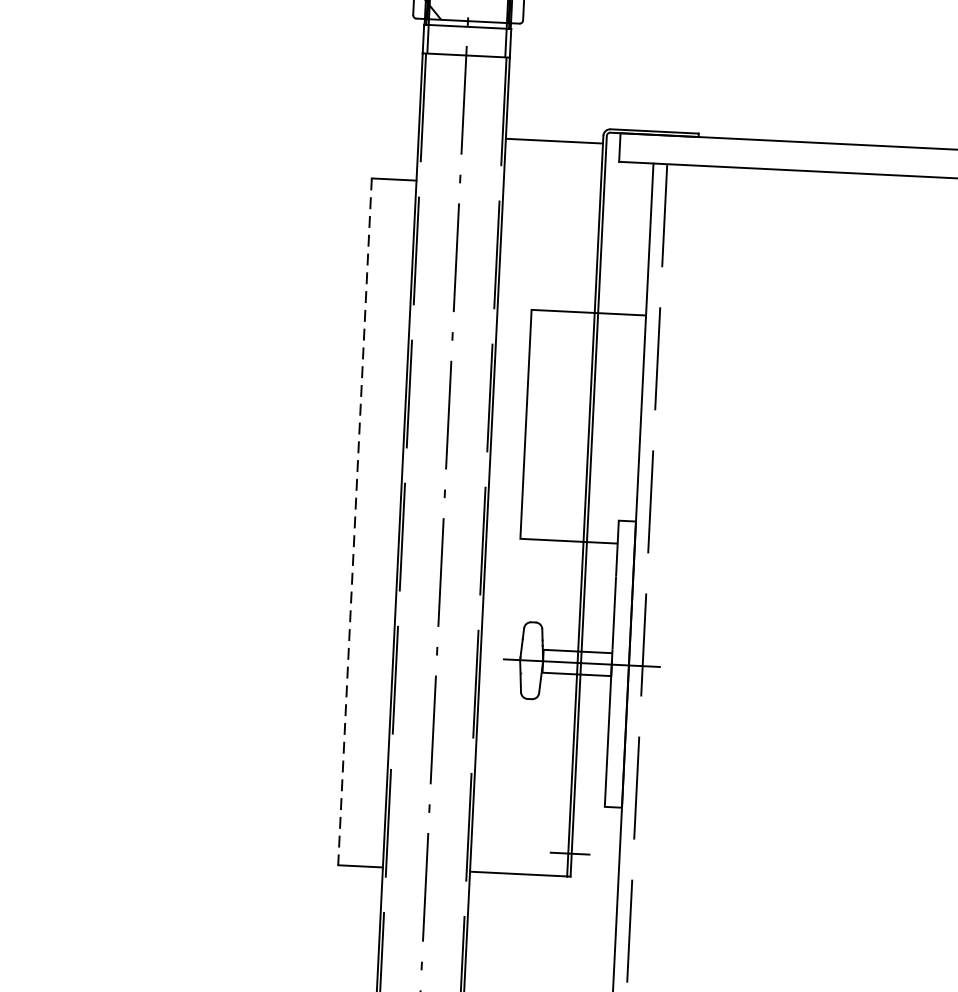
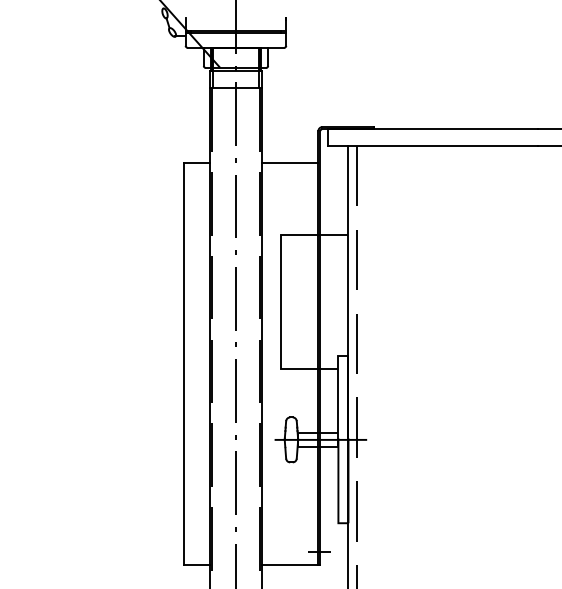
line: (553, 140) -> (289, 162), moved
line: (355, 523) -> (184, 364), dashed -> solid

